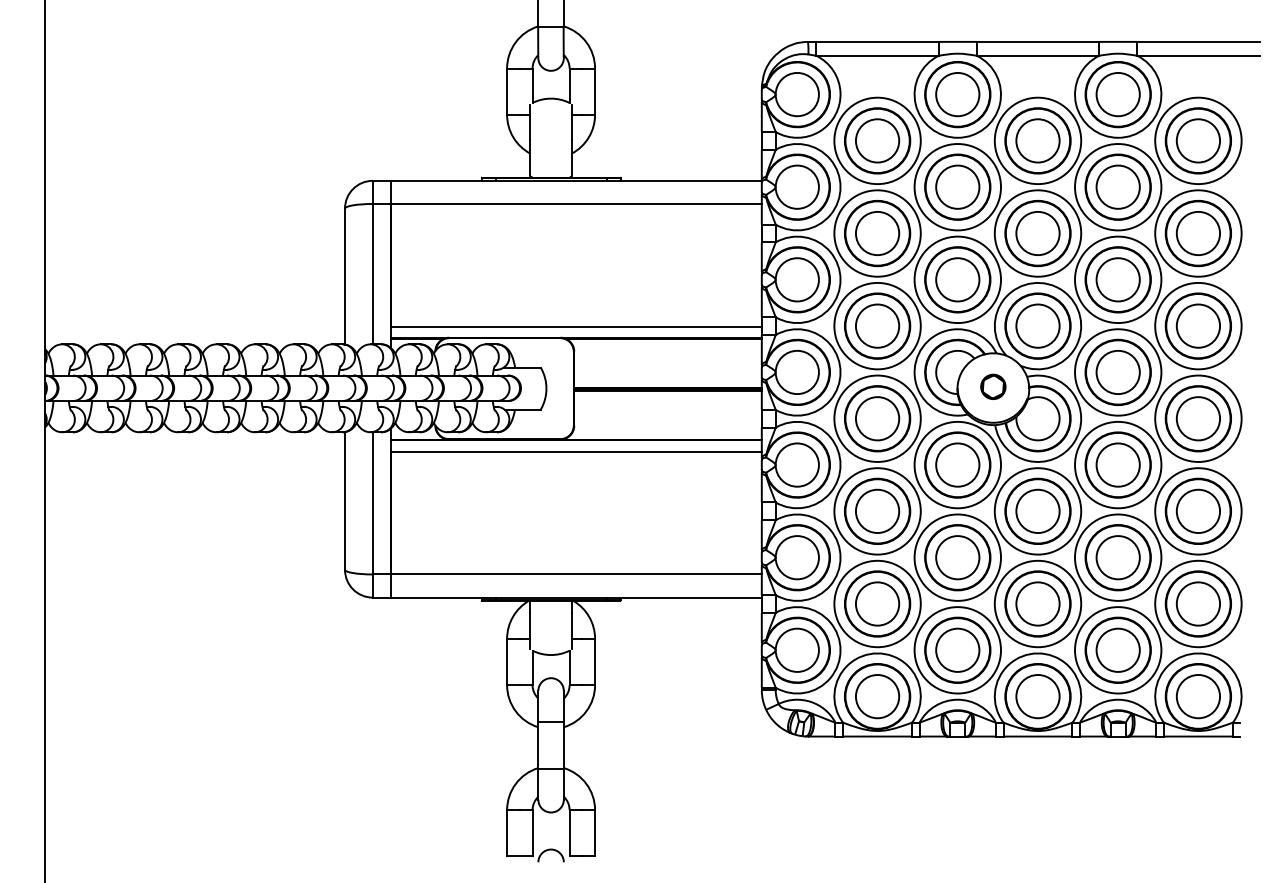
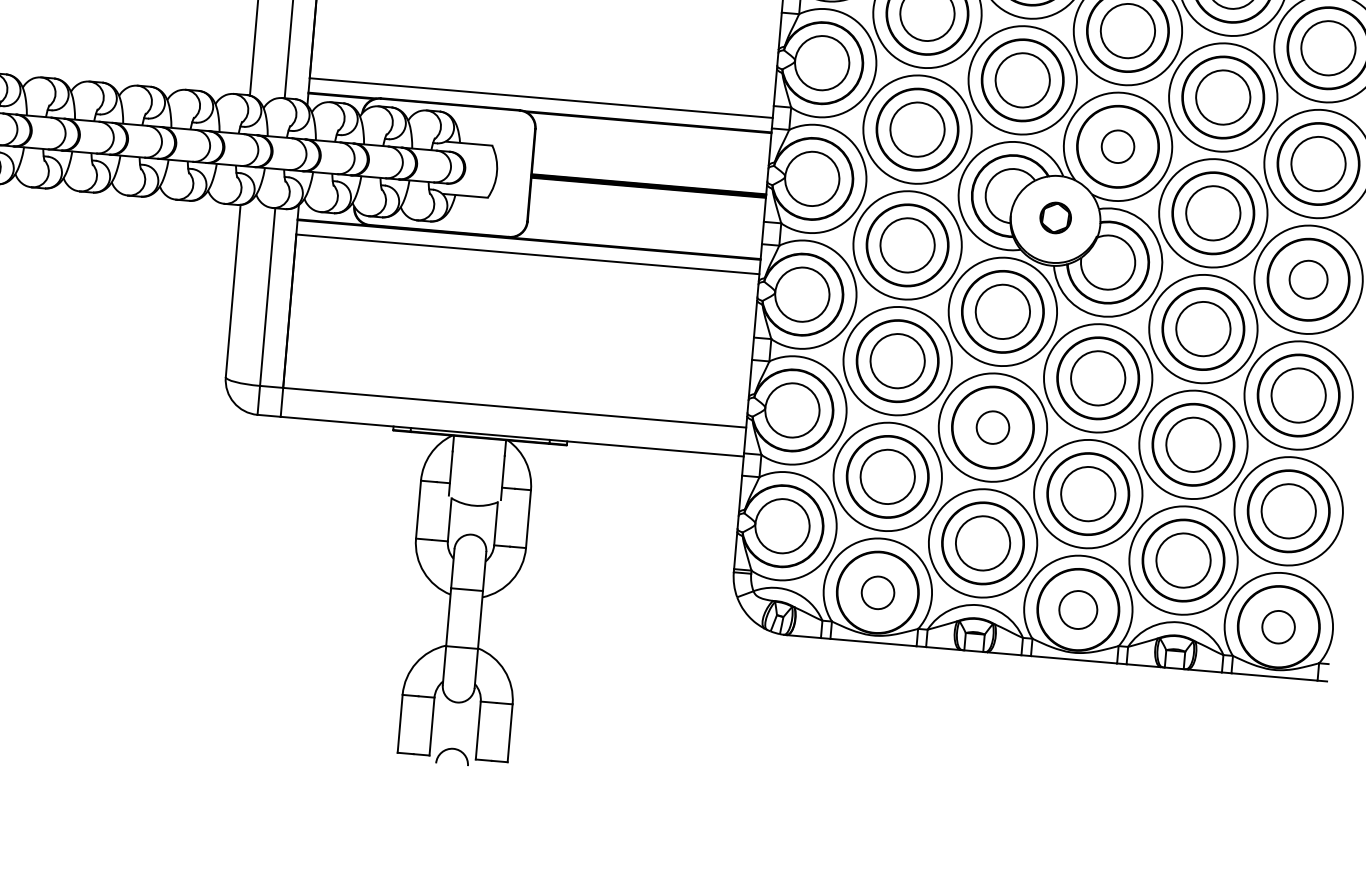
circle: (1037, 325) -> (1117, 145), size x0.6
circle: (1198, 418) -> (1308, 279), size x0.7
circle: (957, 557) -> (992, 427), size x0.6
circle: (877, 696) -> (877, 592), size x0.6
circle: (1037, 696) -> (1077, 609), size x0.7
circle: (1197, 696) -> (1277, 626), size x0.6

